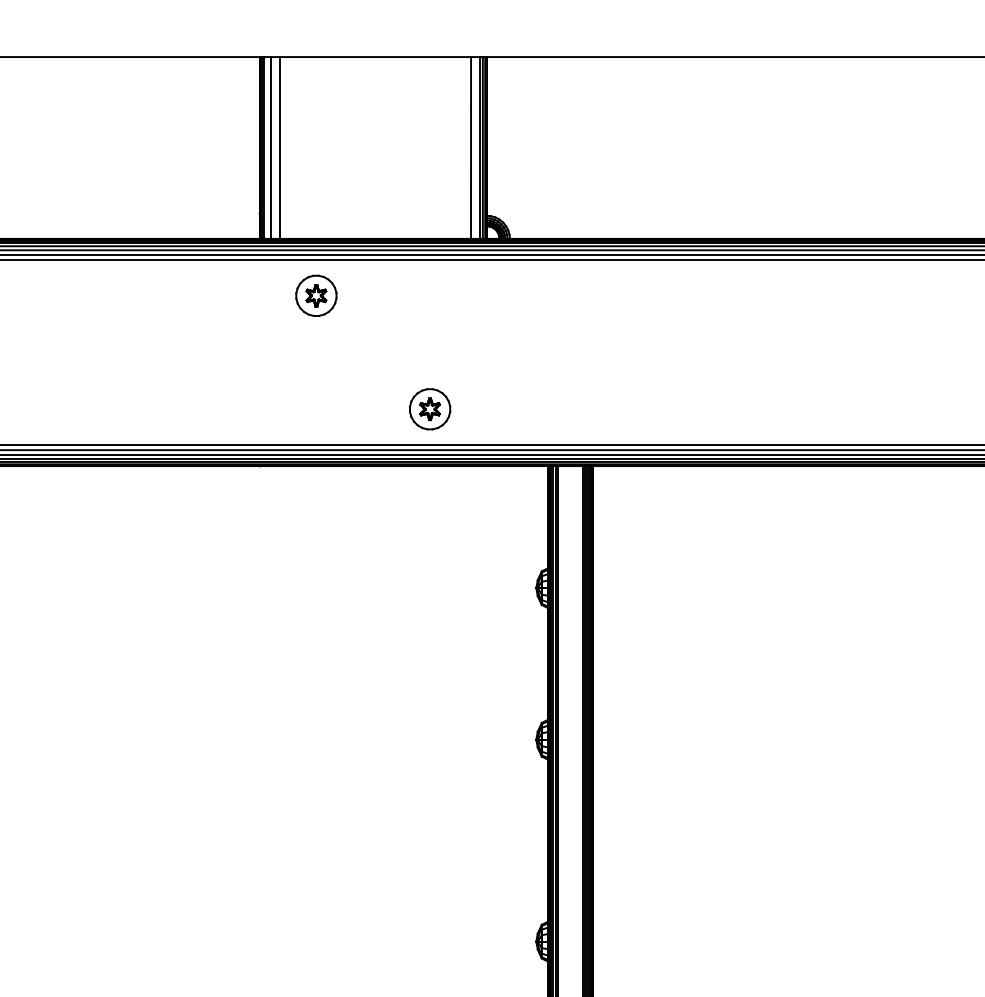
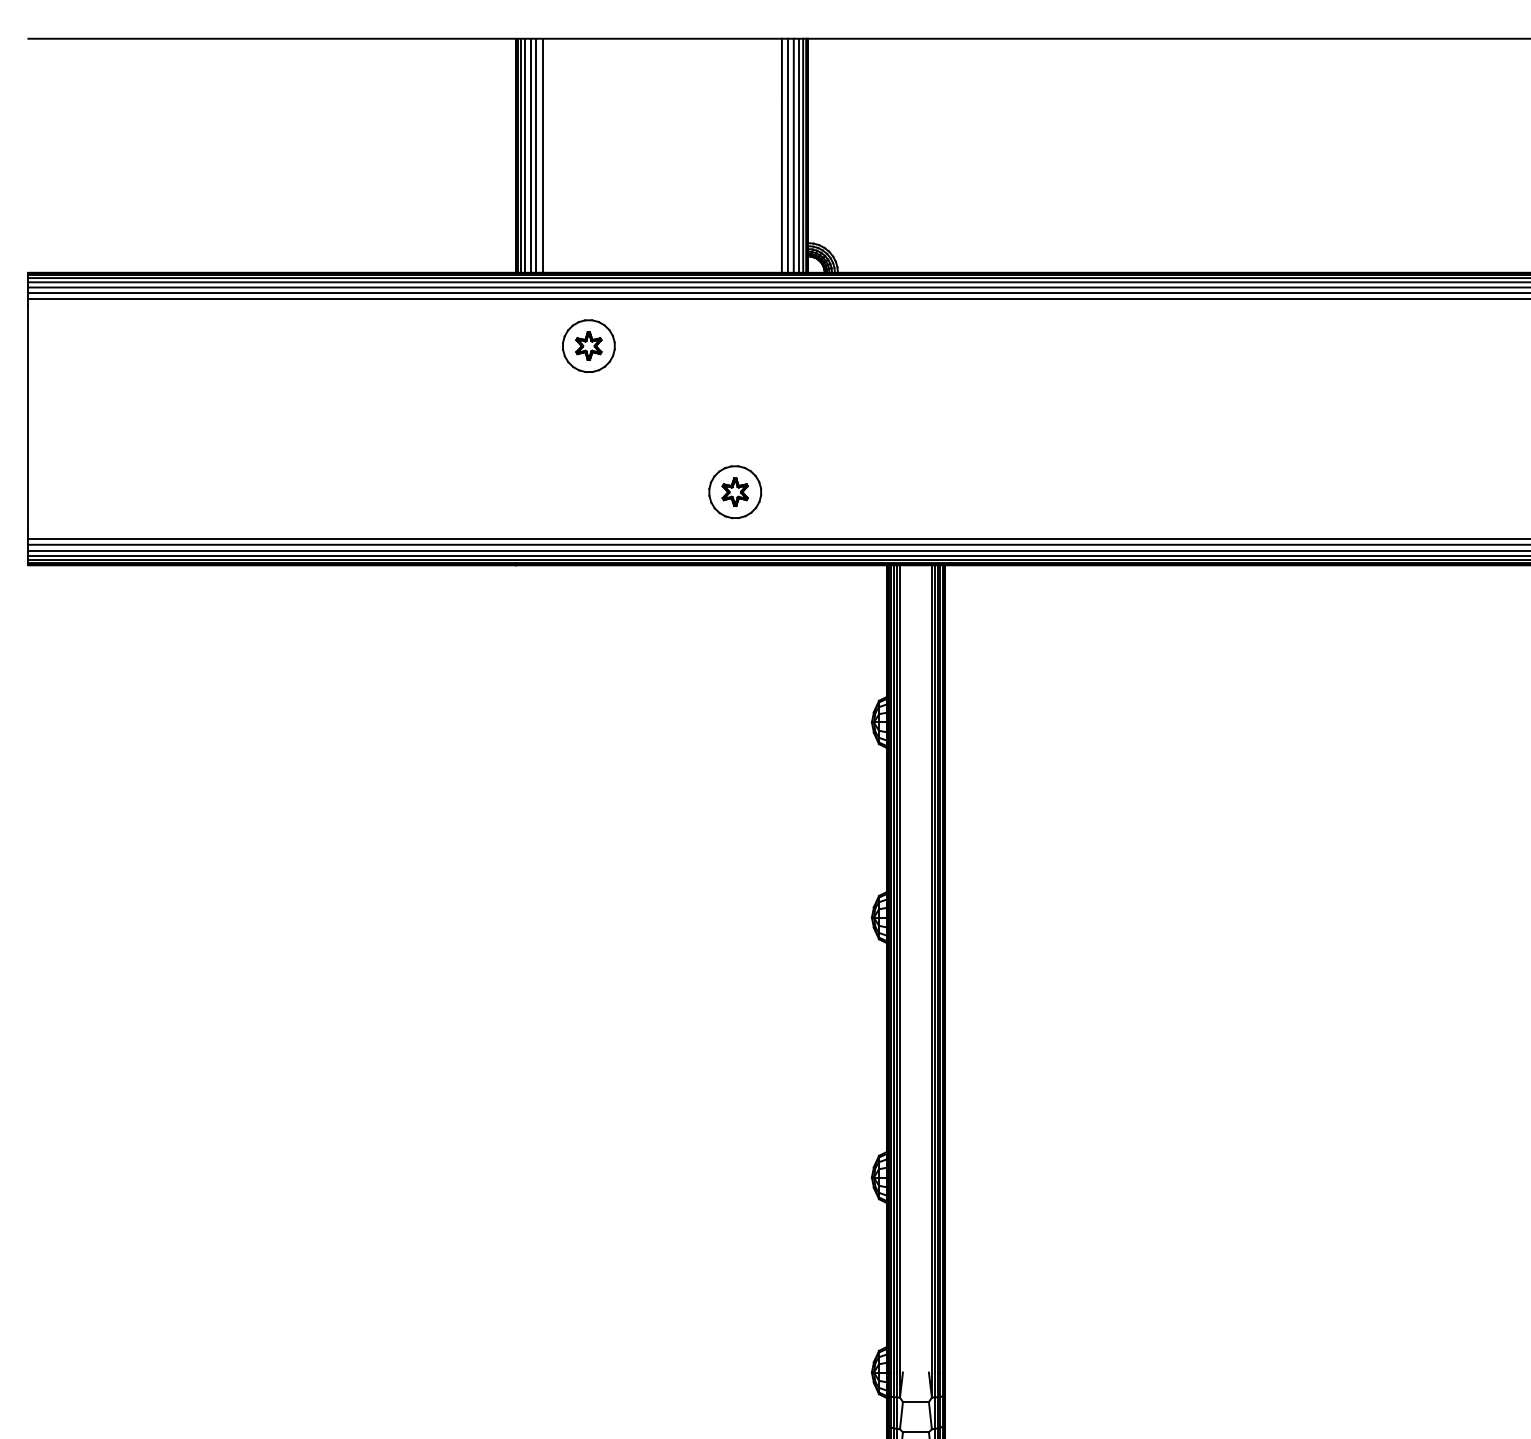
line: (267, 147) -> (525, 155), added
line: (275, 147) -> (536, 155), added
line: (466, 147) -> (781, 155), added
line: (475, 147) -> (793, 155), added

